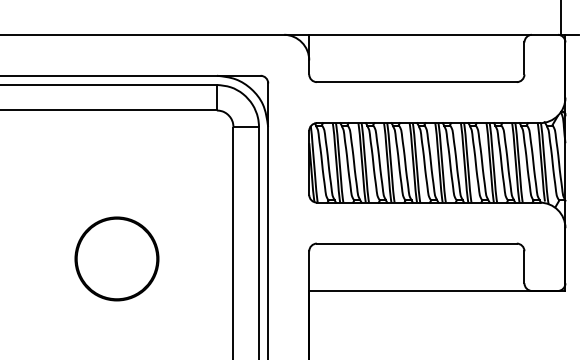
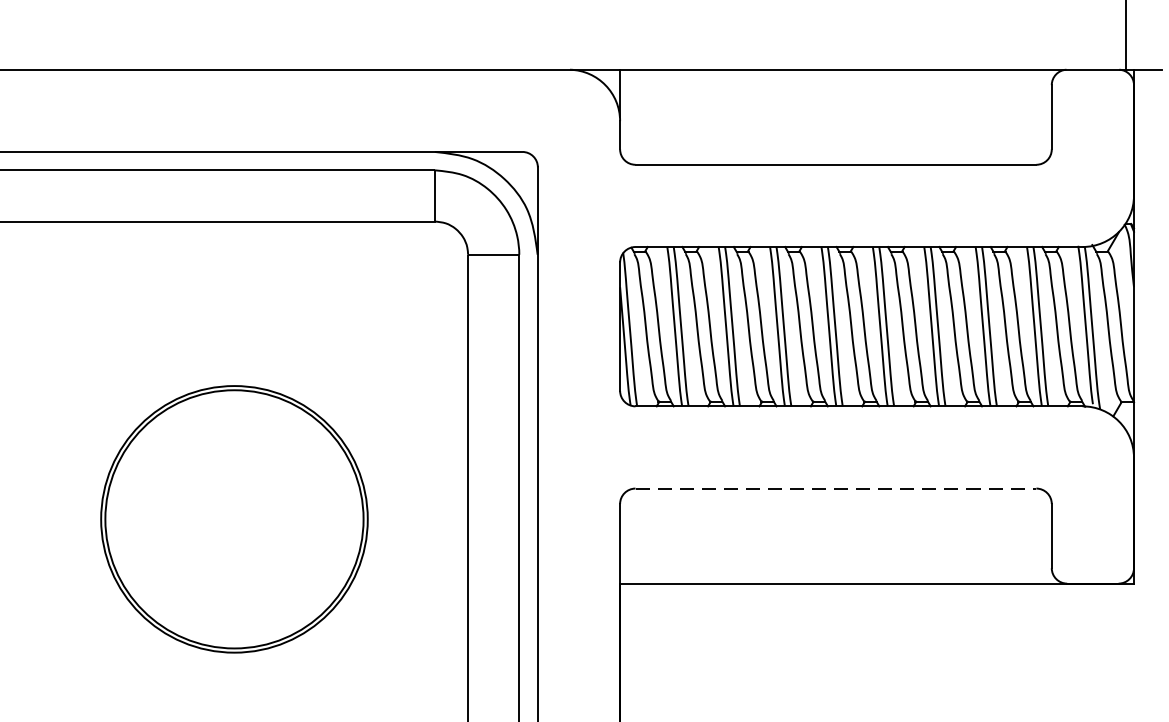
line: (416, 243) -> (835, 488), solid -> dashed
circle: (116, 258) -> (233, 518), size x1.6

